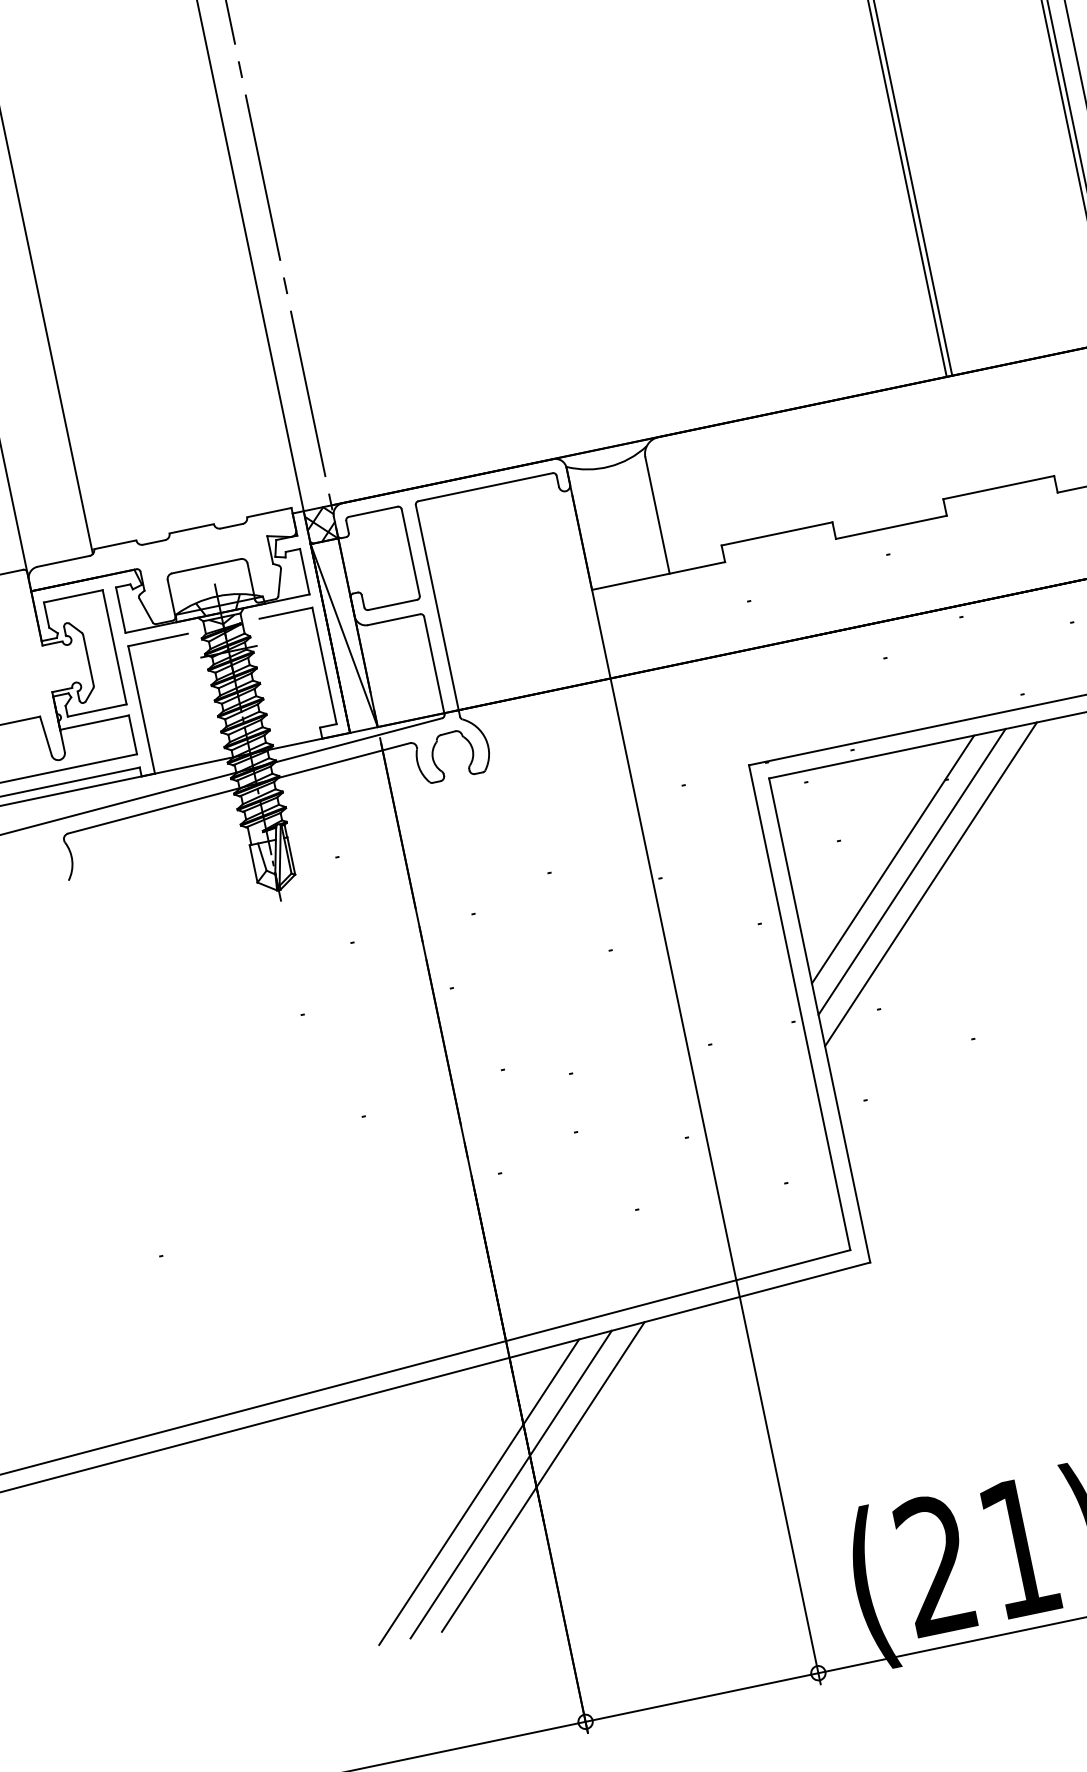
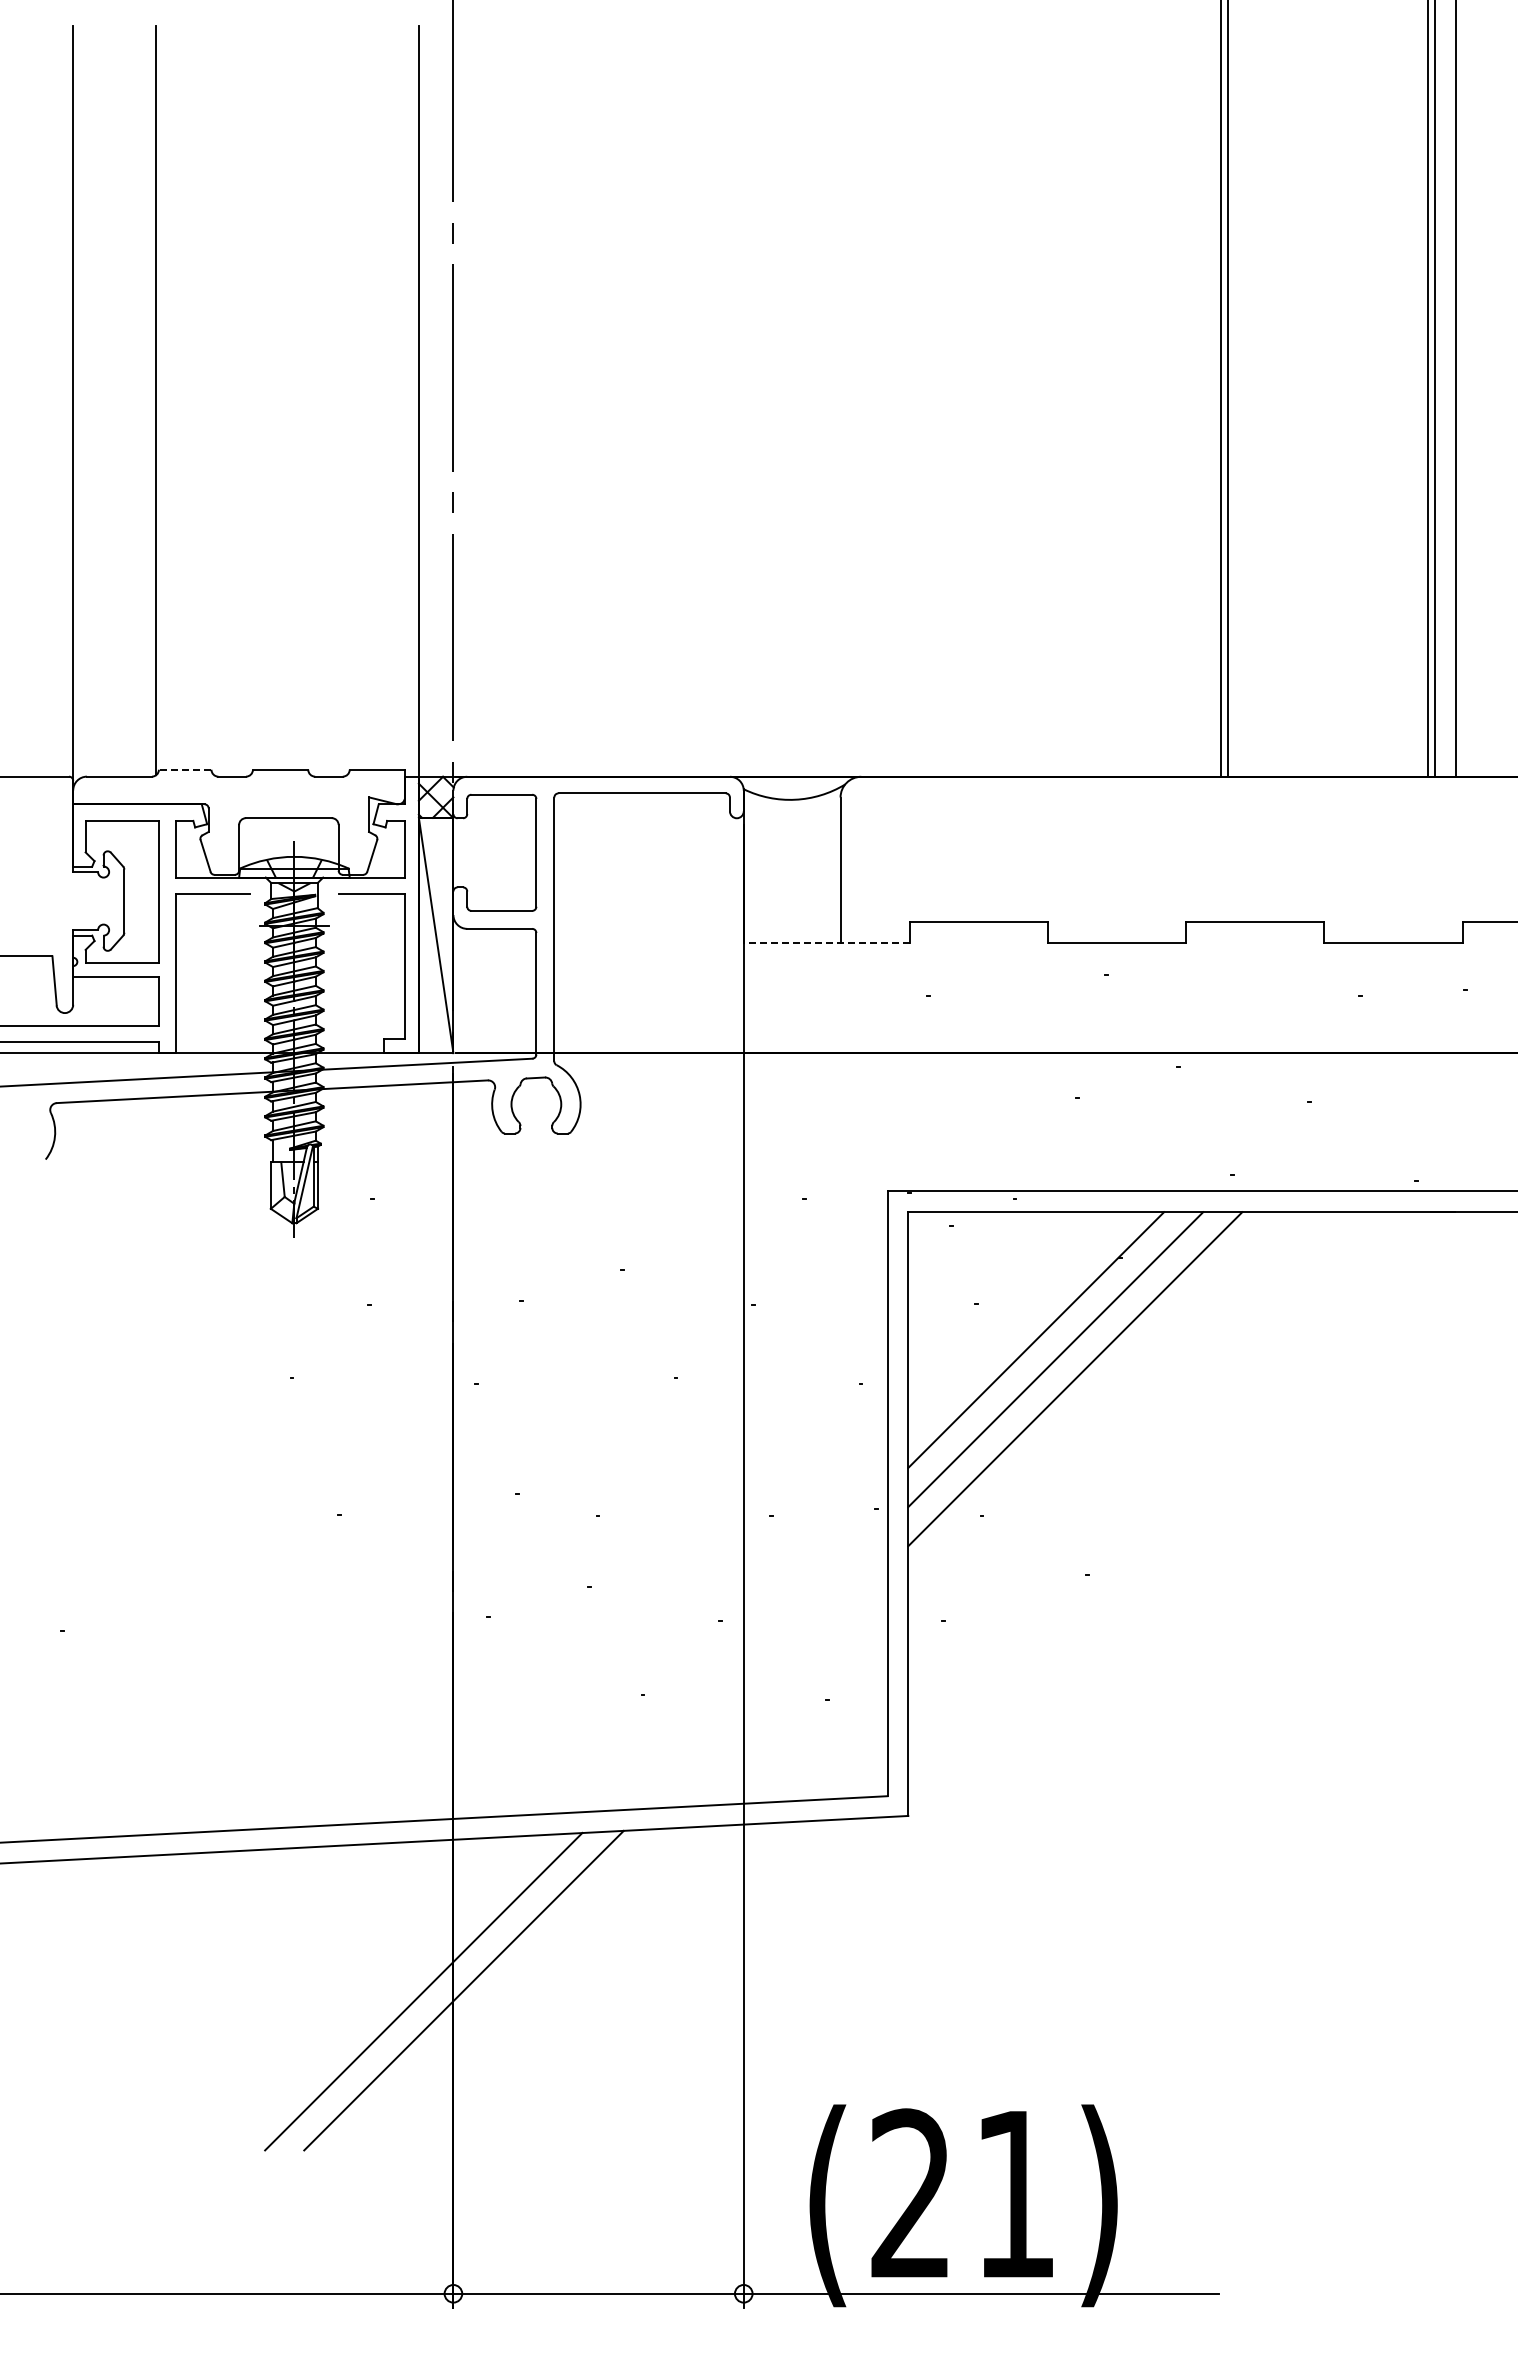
line: (114, 544) -> (184, 769), solid -> dashed
line: (658, 575) -> (826, 942), solid -> dashed
line: (479, 1491) -> (383, 1992), removed

